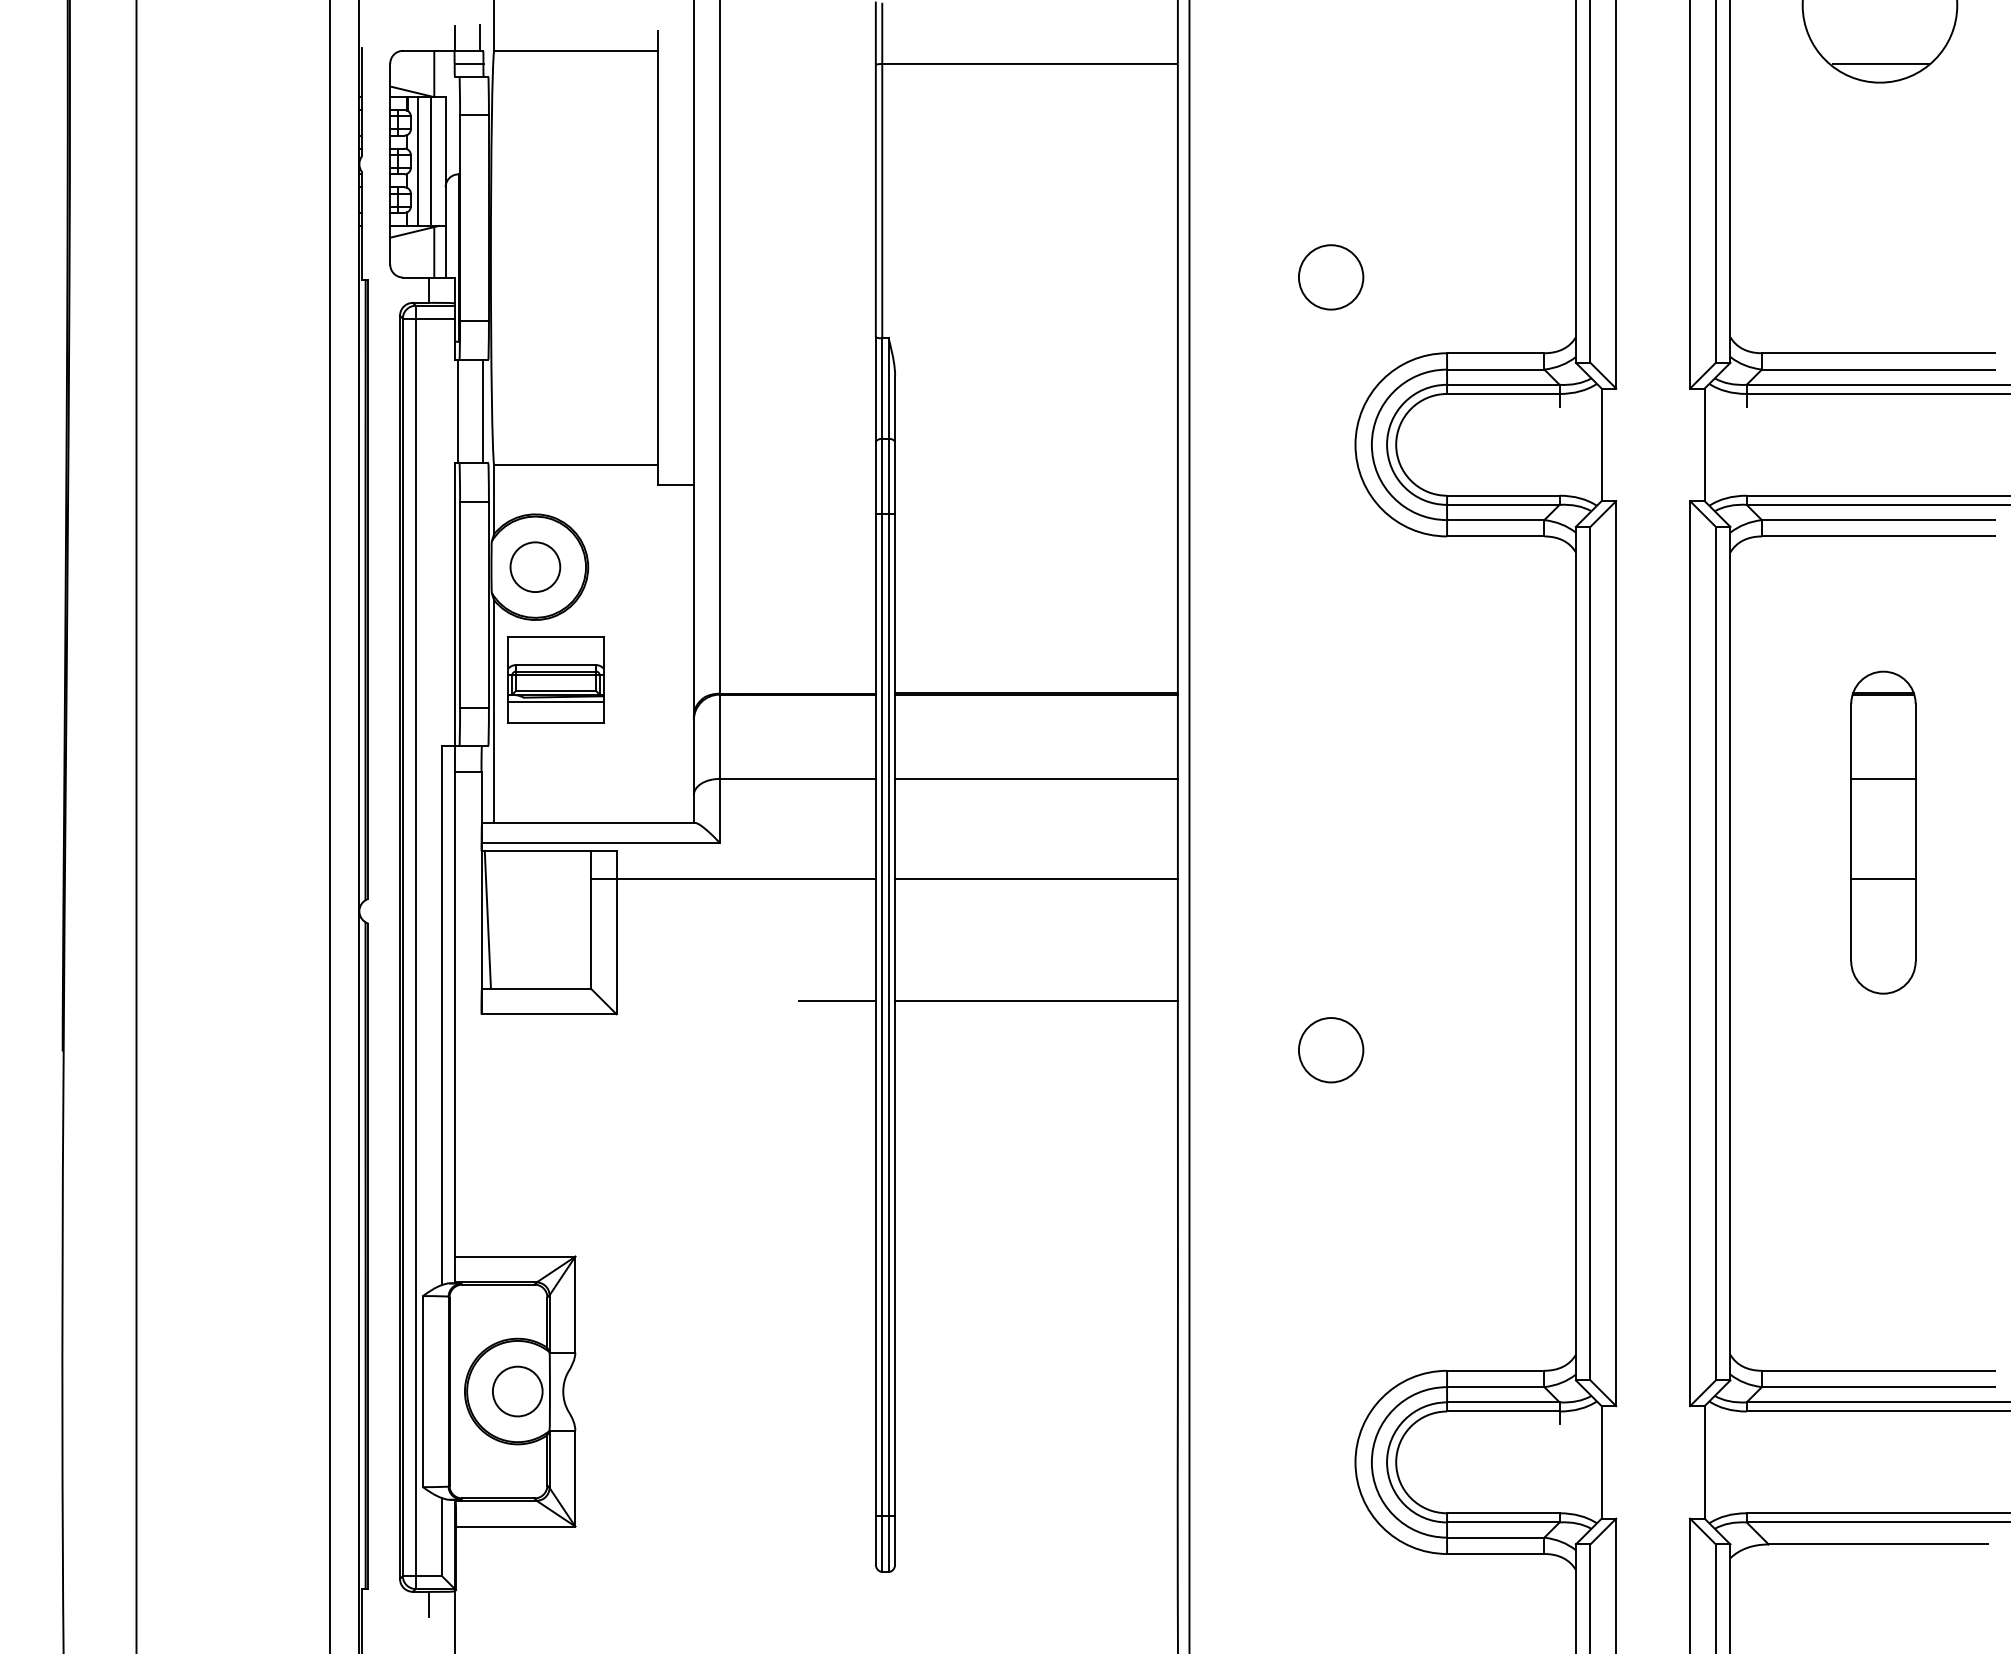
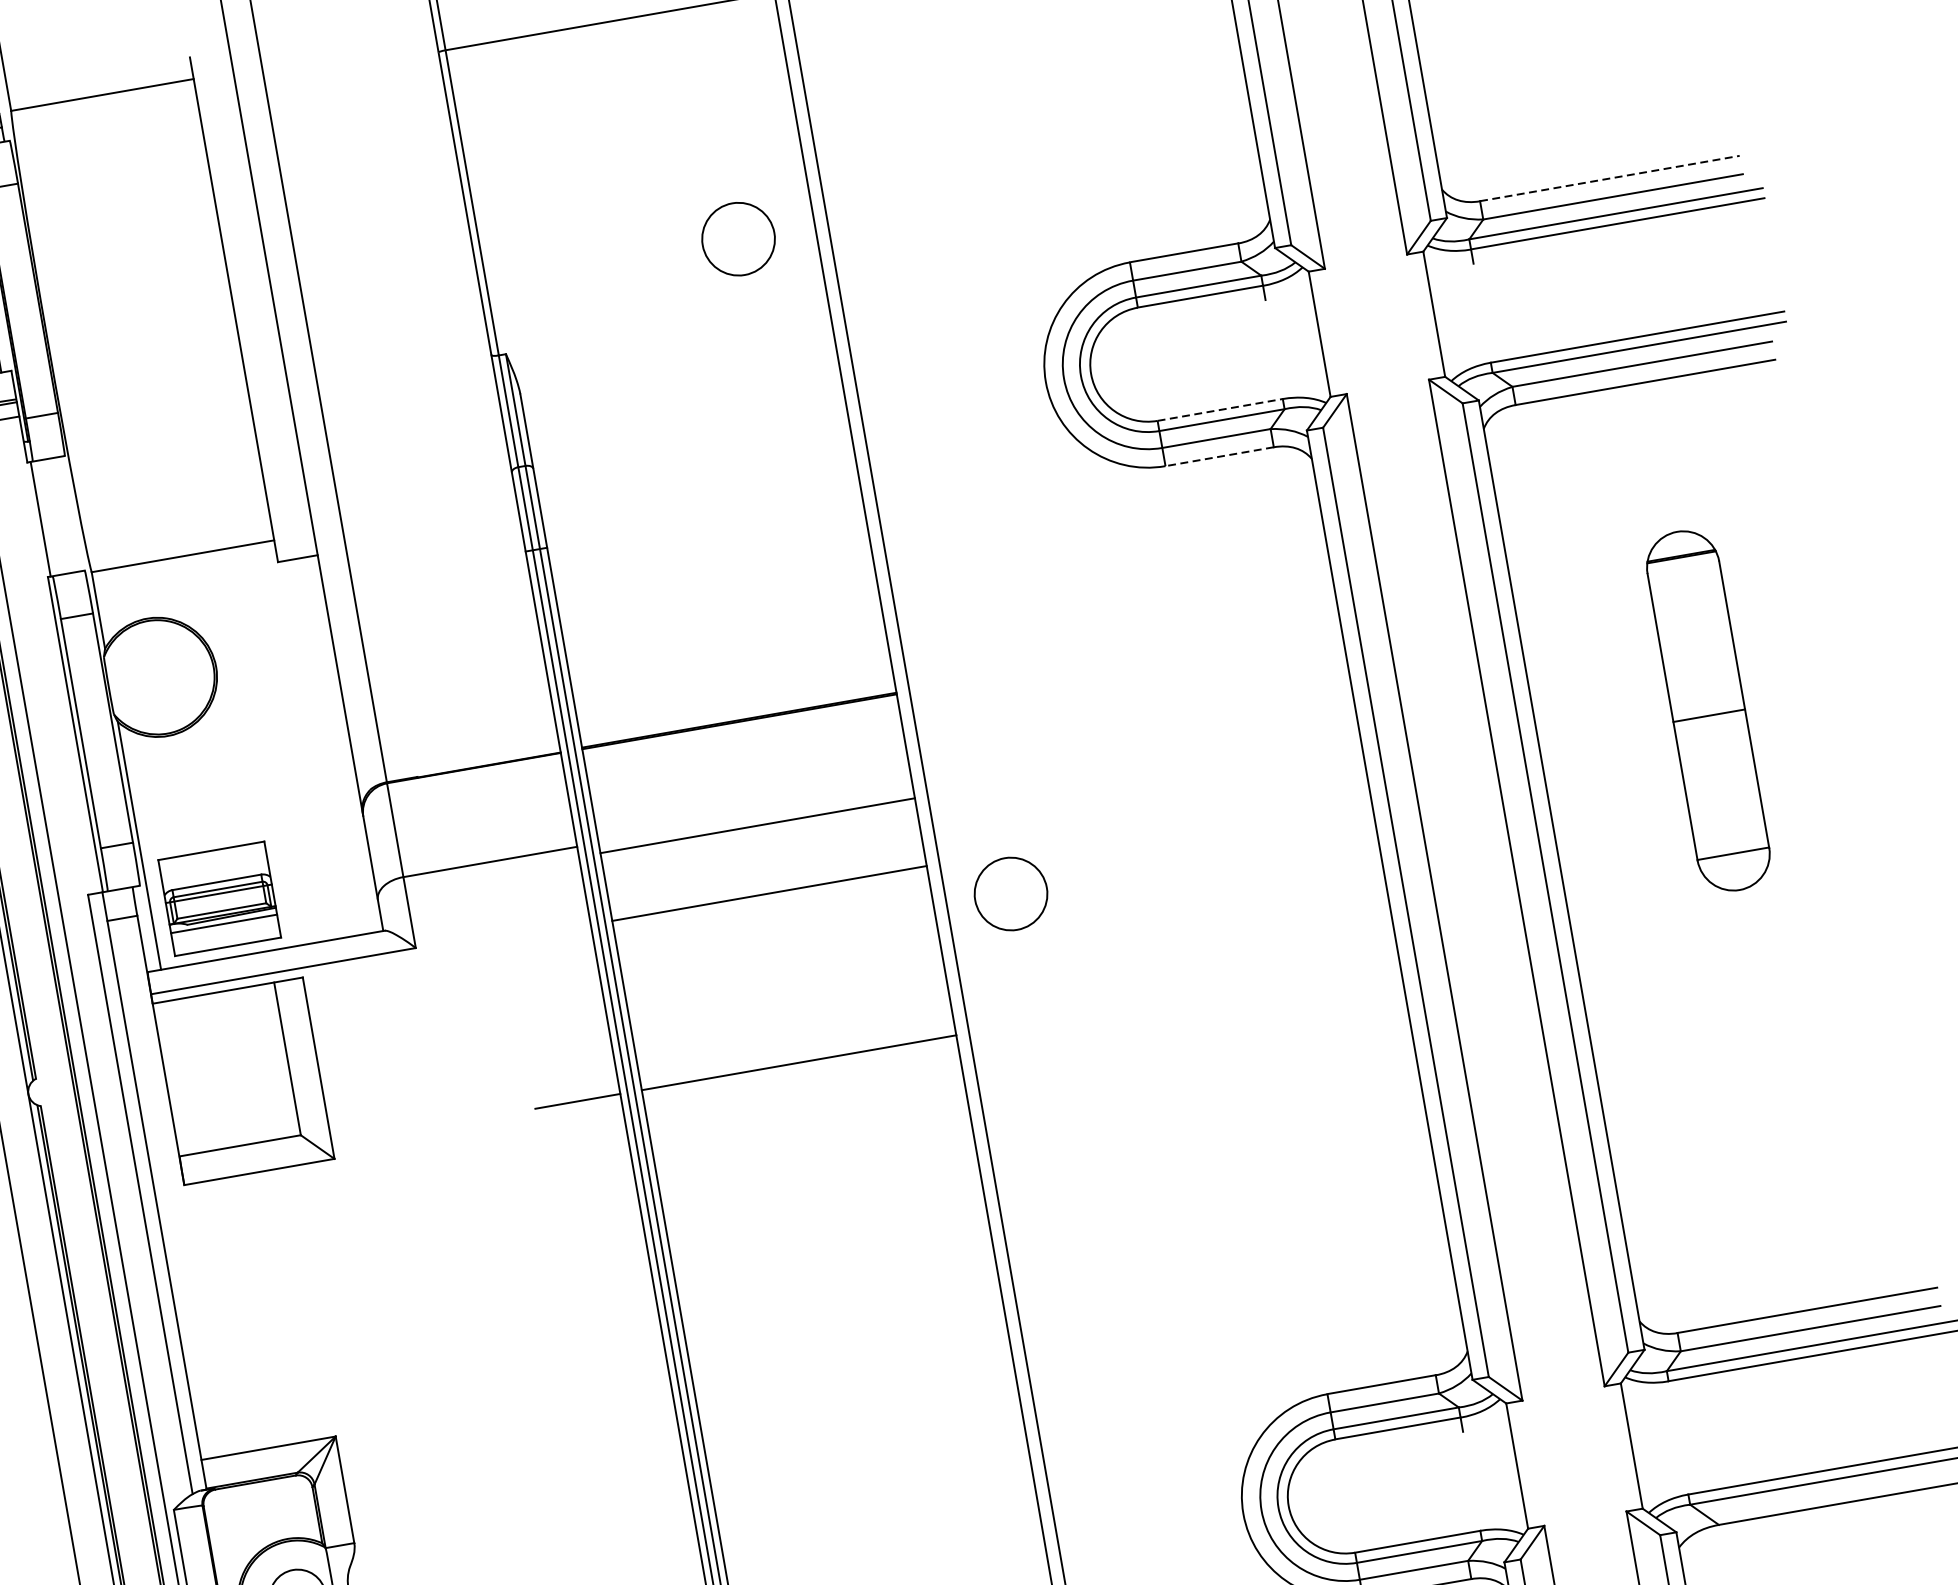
circle: (1331, 277) -> (738, 239), moved
line: (1878, 353) -> (1609, 178), solid -> dashed
line: (483, 411) -> (69, 514), removed
line: (1503, 495) -> (1220, 409), solid -> dashed
line: (1495, 536) -> (1219, 456), solid -> dashed
circle: (535, 566) -> (157, 676), removed
part: (555, 679) -> (219, 898), moved
line: (1036, 778) -> (769, 892), moved
line: (1883, 778) -> (1709, 715), moved
line: (732, 879) -> (437, 986), removed
line: (1036, 879) -> (757, 826), moved
line: (1883, 879) -> (1733, 854), moved
line: (487, 919) -> (172, 1078), removed
circle: (1331, 1050) -> (1011, 894), moved

